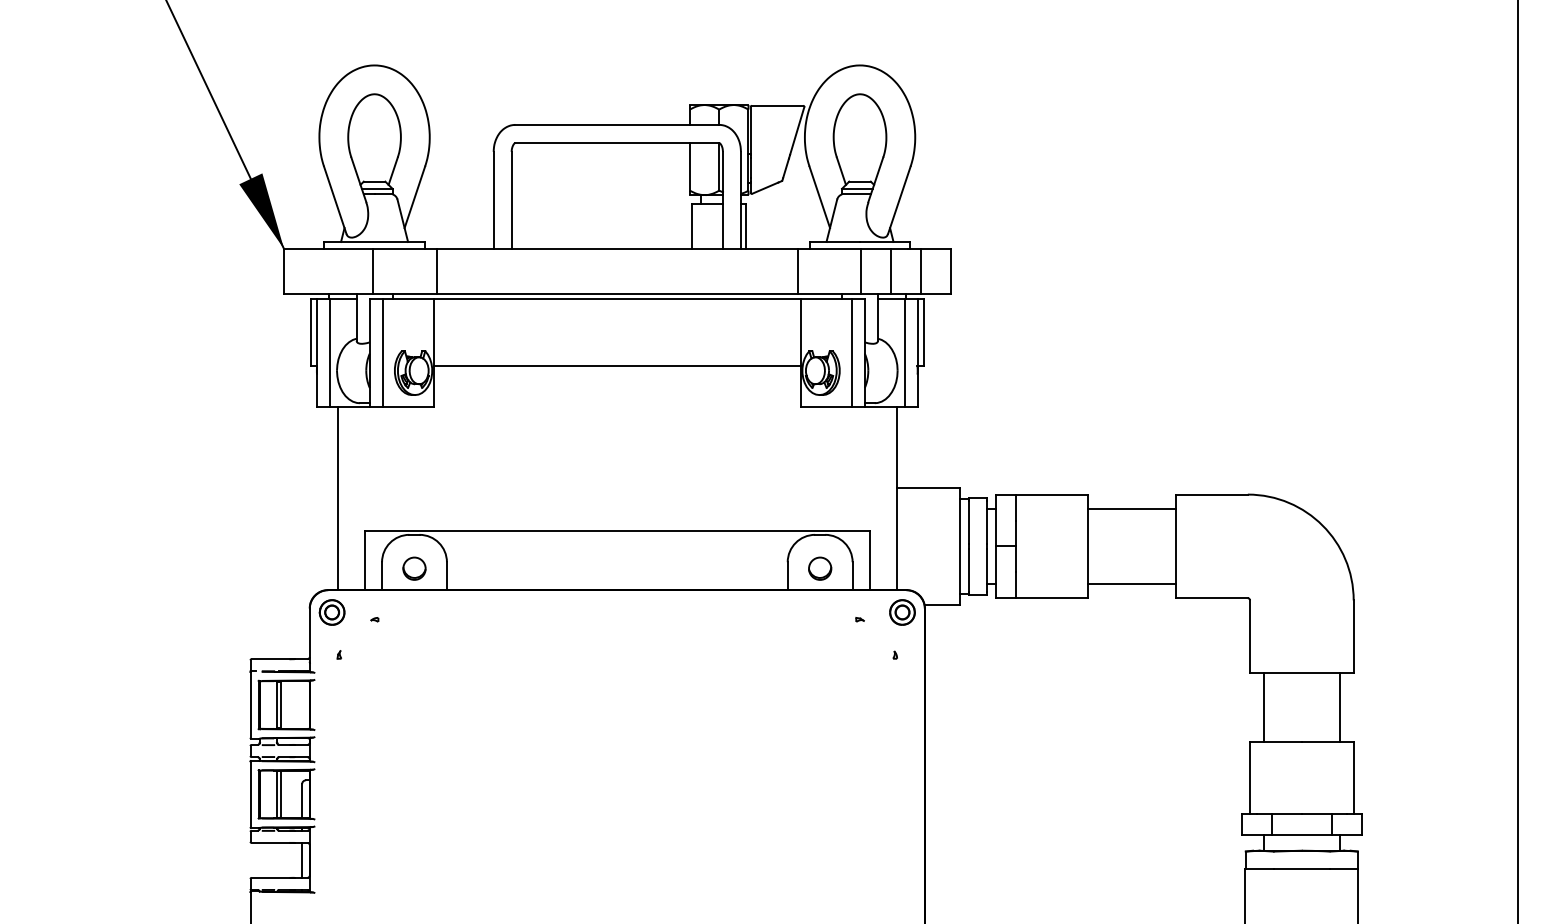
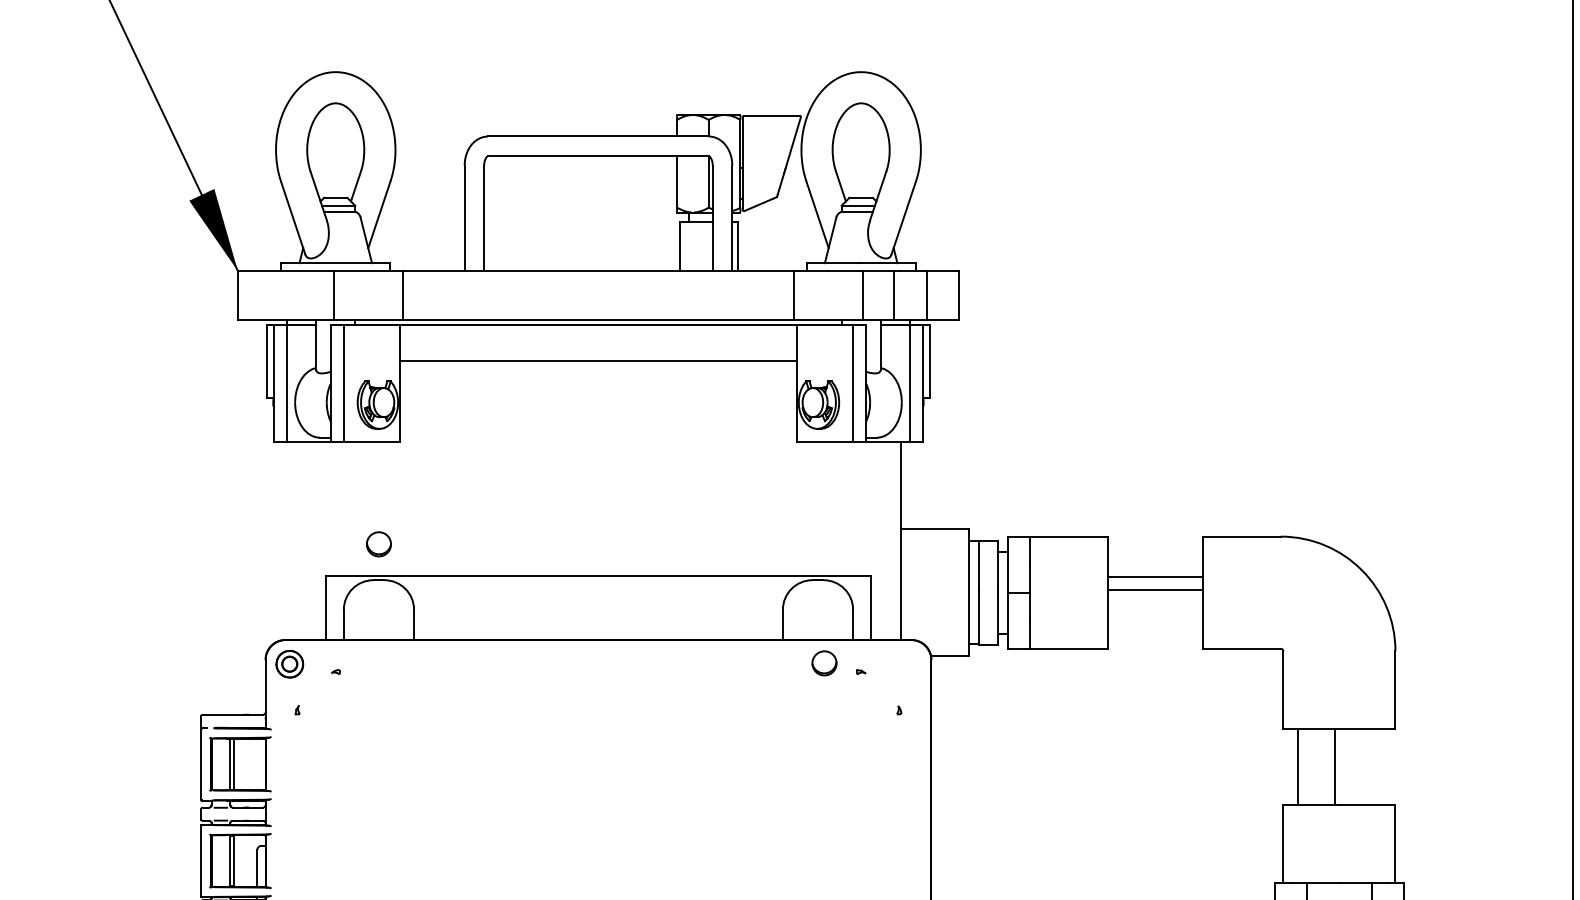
line: (617, 366) -> (598, 361), moved
line: (338, 498) -> (296, 540), removed
line: (1131, 508) -> (1154, 589), moved
circle: (414, 568) -> (378, 544), moved
part: (820, 568) -> (824, 663), moved
line: (1131, 584) -> (1154, 577), moved
part: (902, 612) -> (907, 664), removed
line: (1339, 707) -> (1334, 767), moved

